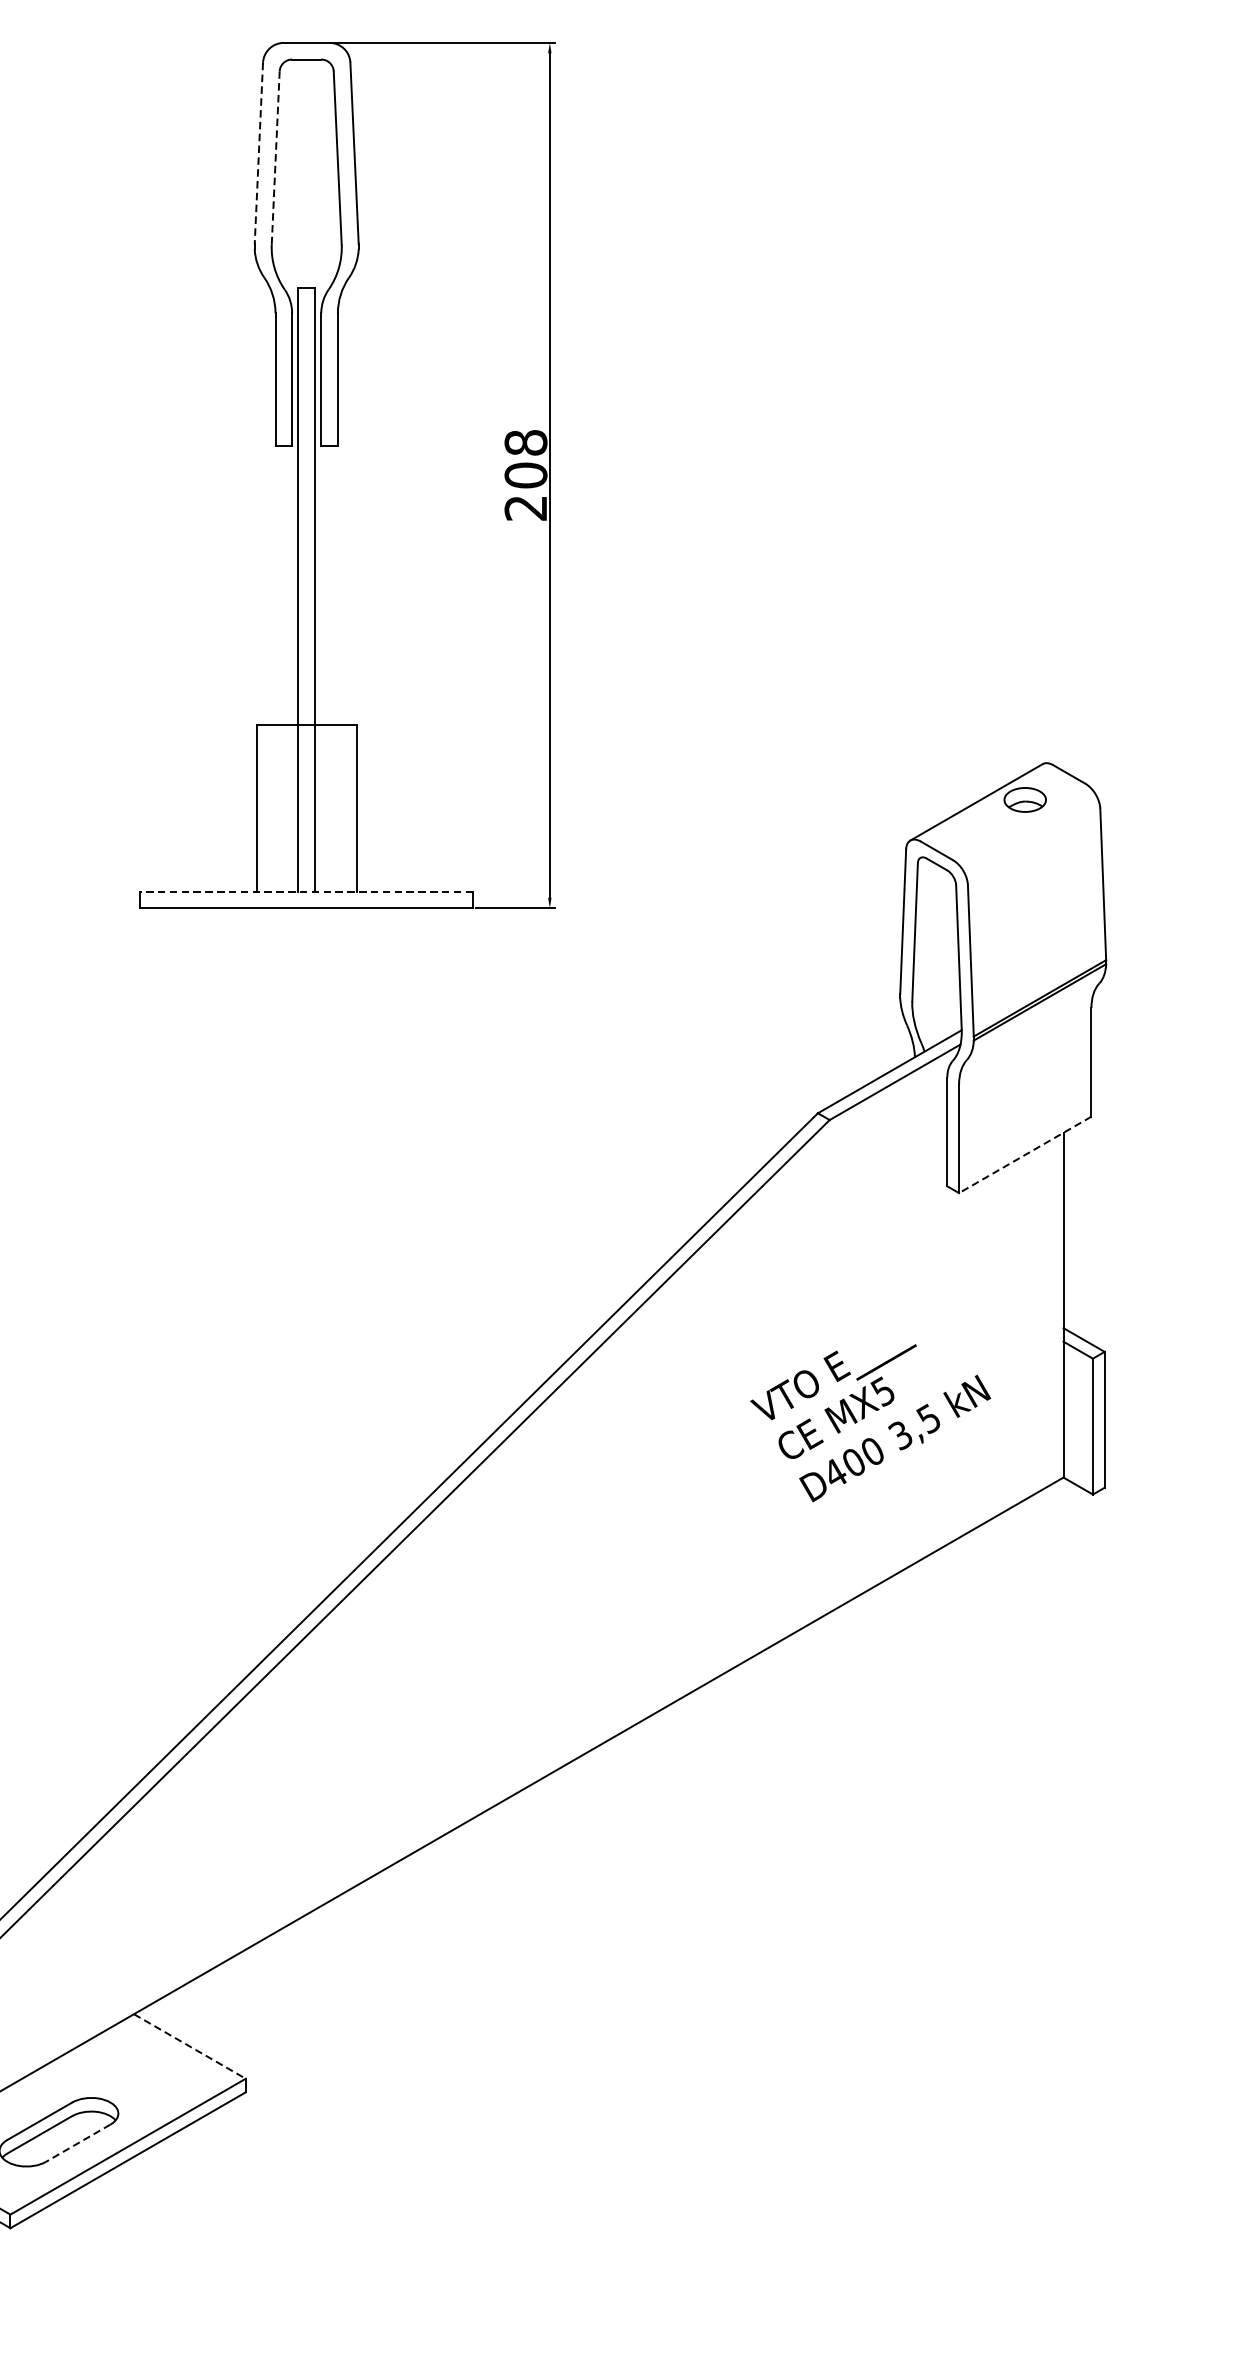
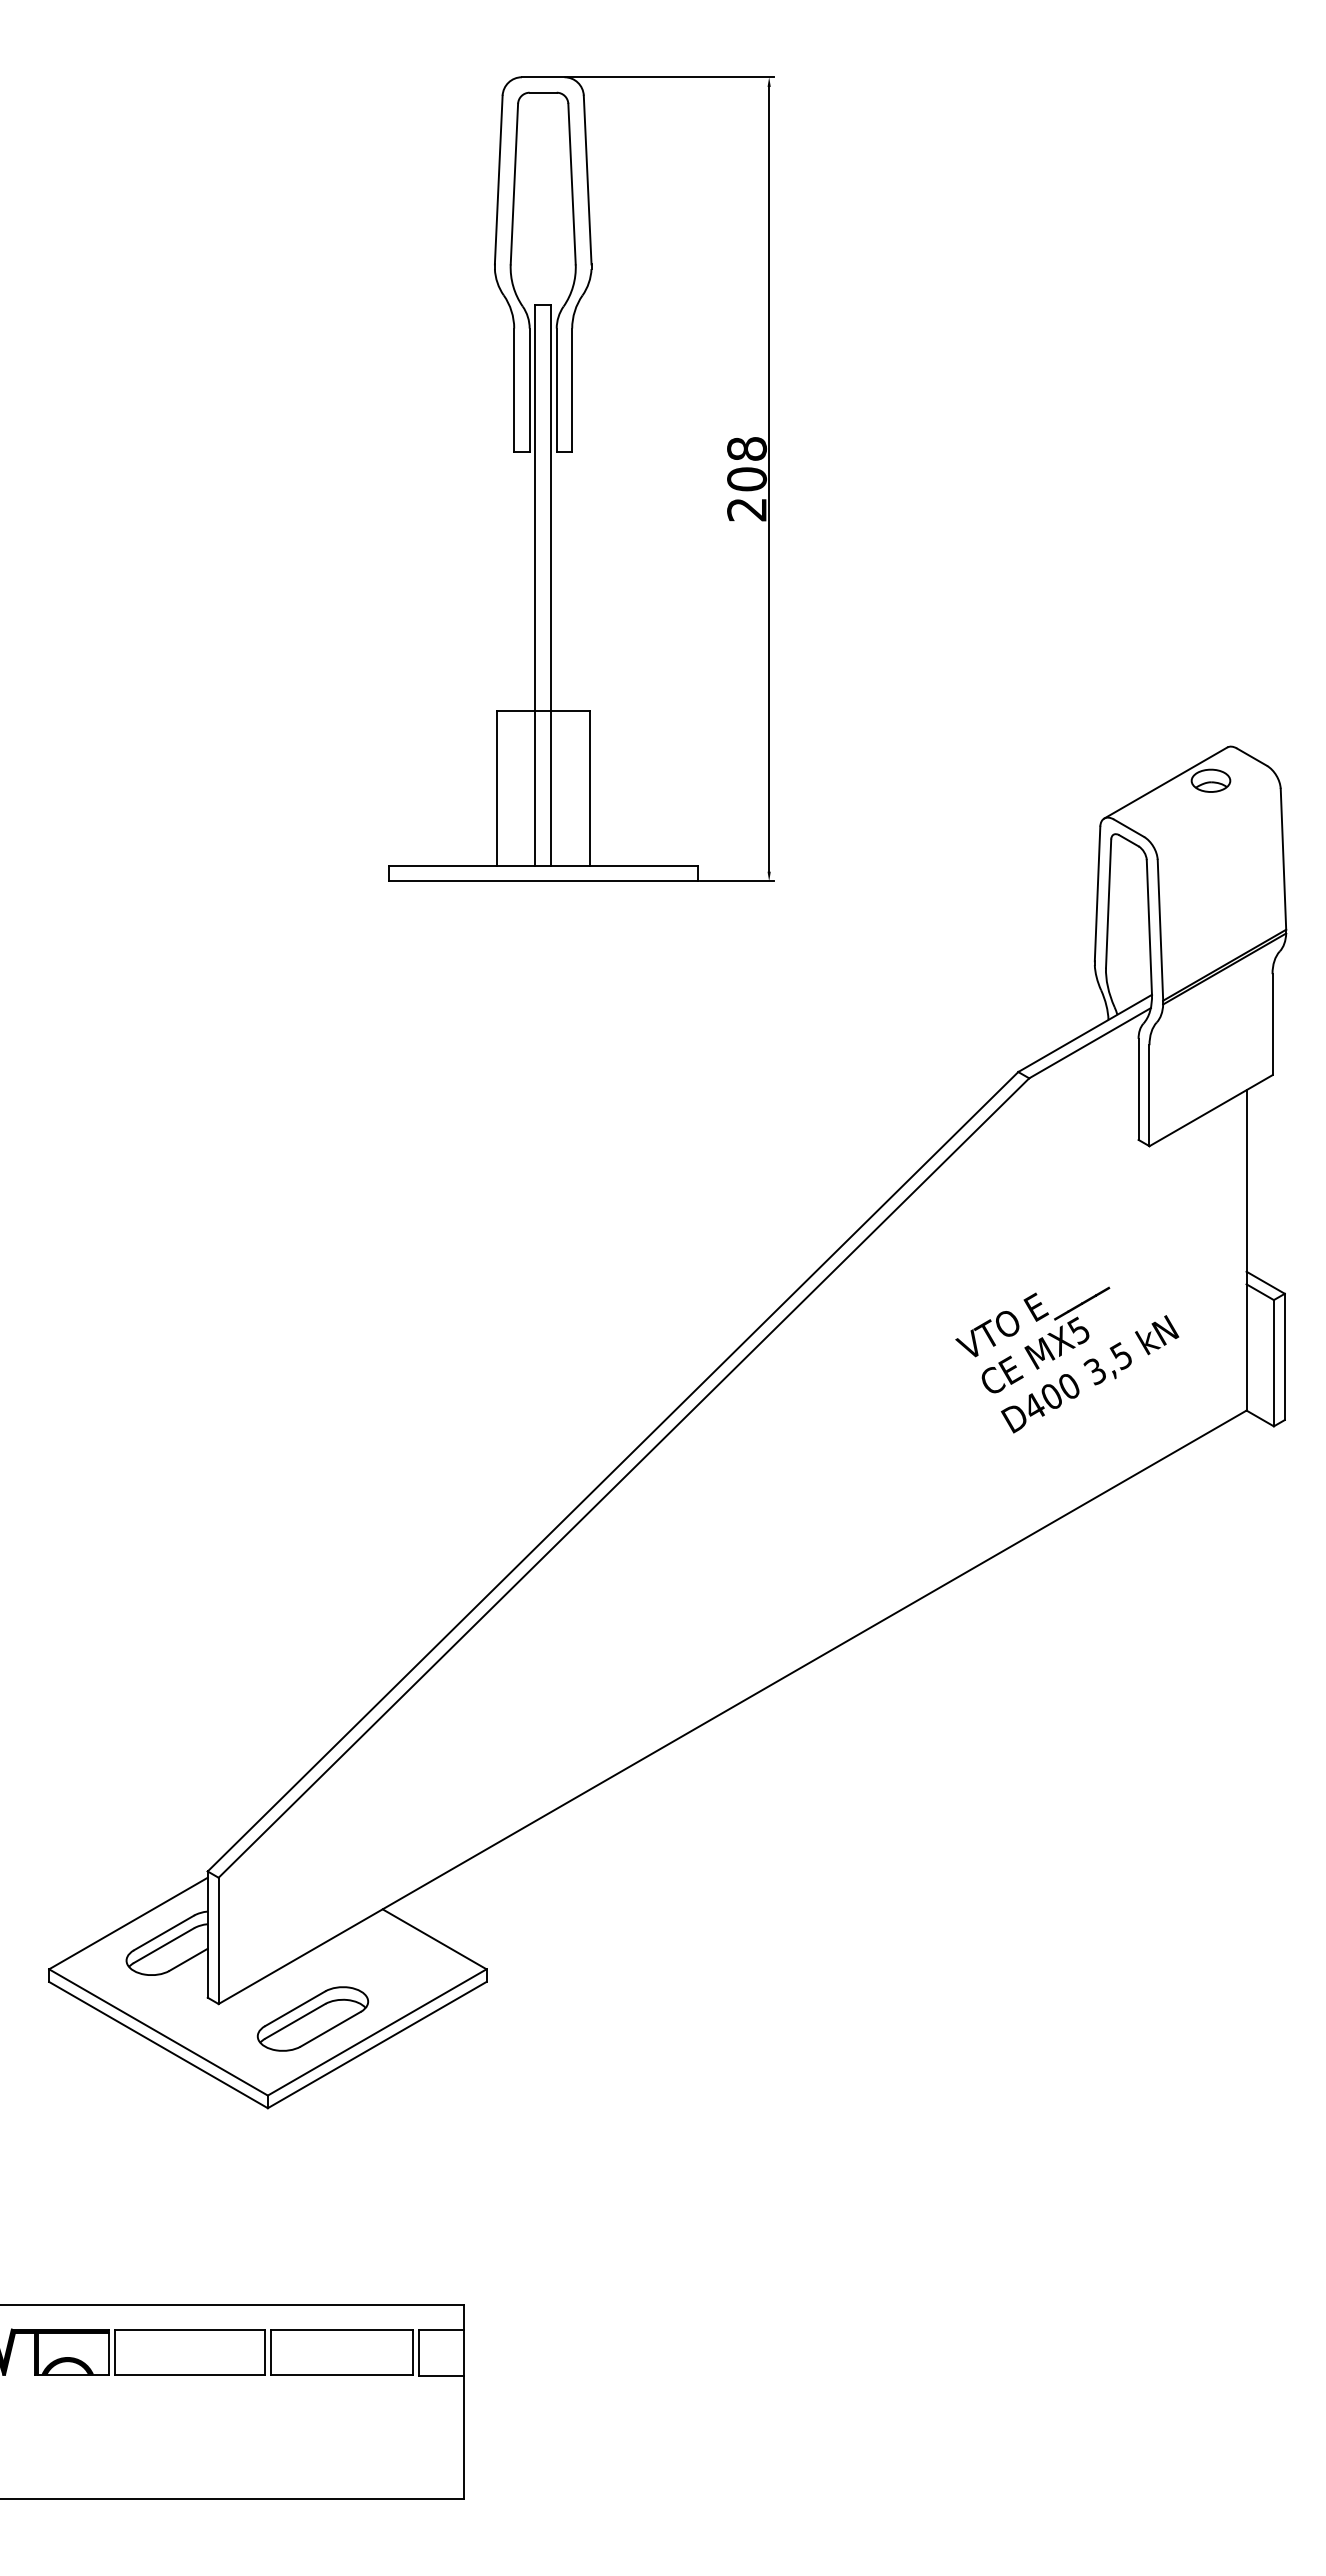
line: (258, 153) -> (498, 180), dashed -> solid
line: (275, 157) -> (514, 183), dashed -> solid
line: (307, 891) -> (543, 865), dashed -> solid
line: (1024, 1154) -> (1210, 1110), dashed -> solid
line: (189, 2046) -> (434, 1939), dashed -> solid
line: (77, 2143) -> (330, 2029), dashed -> solid

